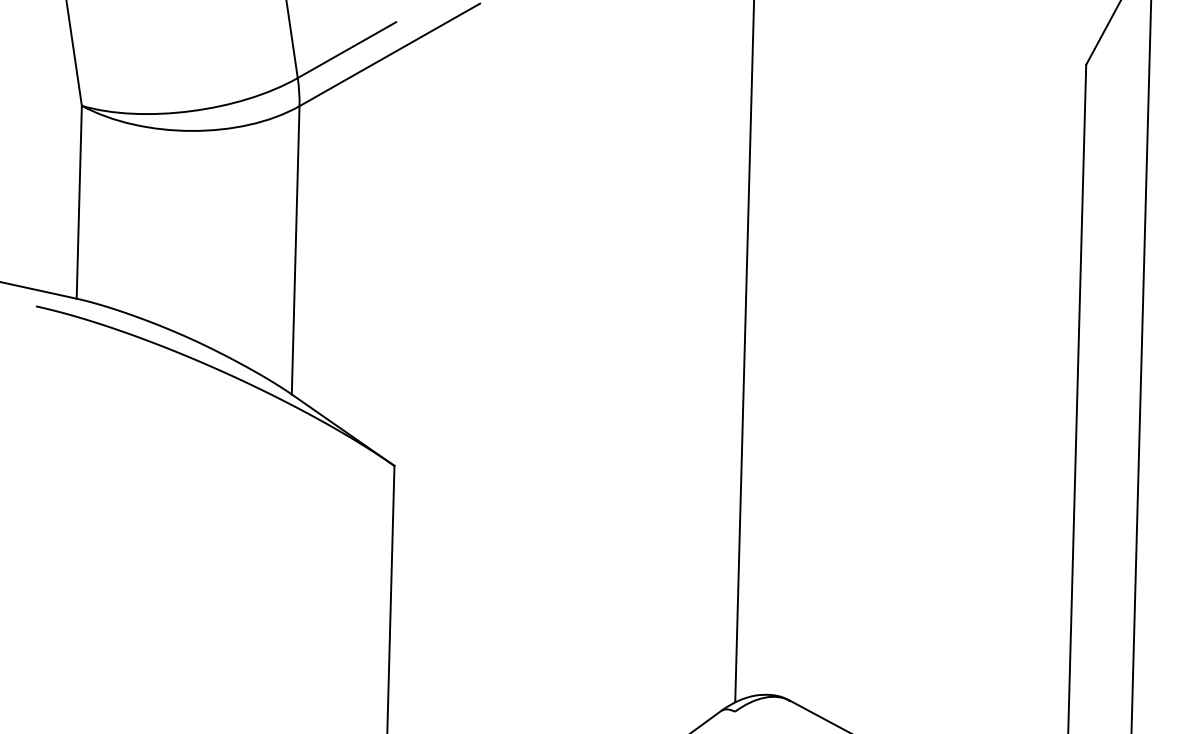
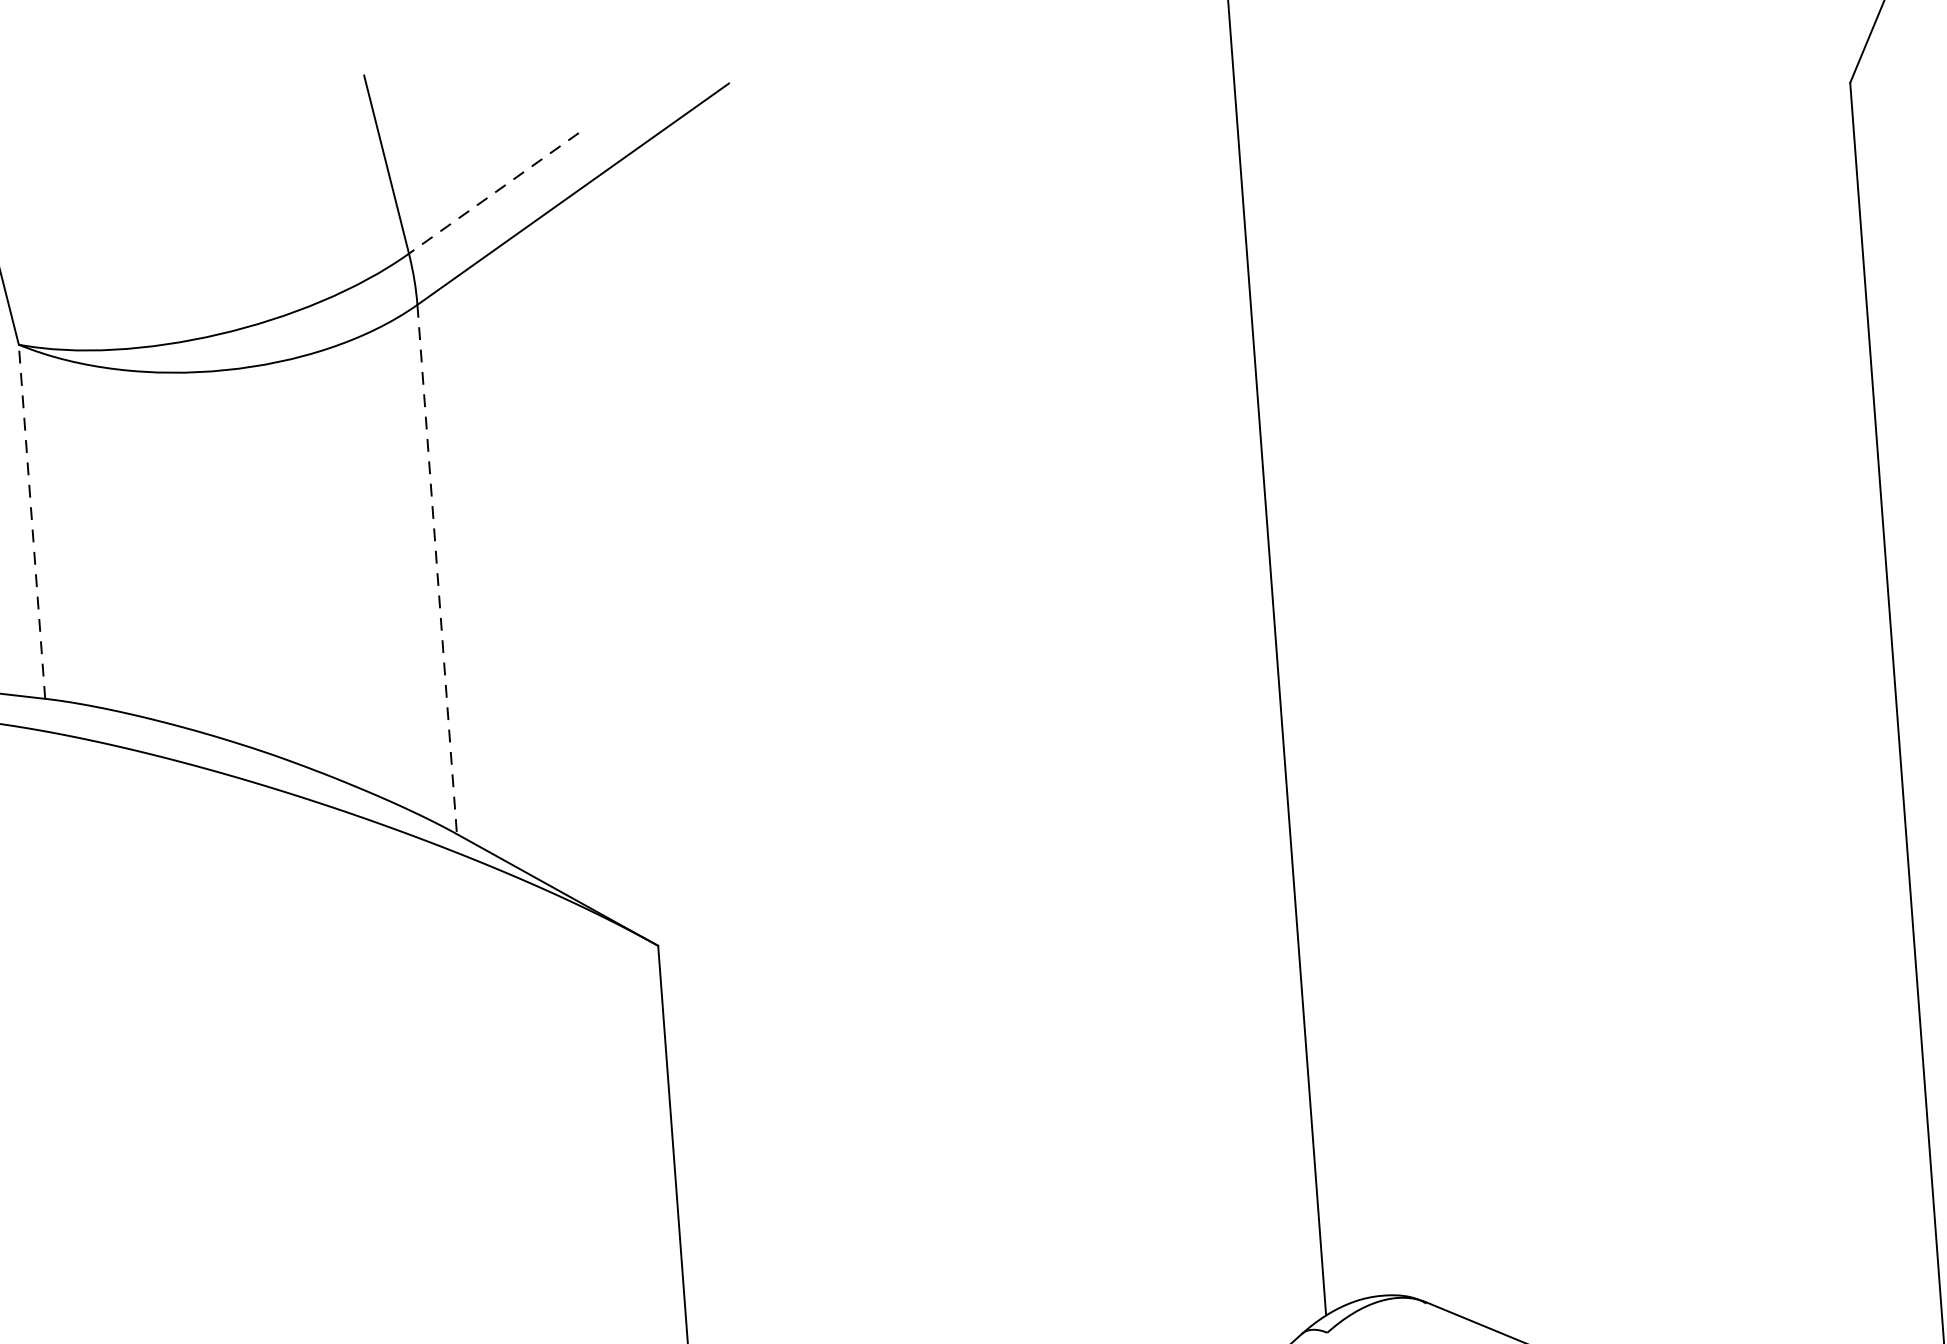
line: (346, 50) -> (493, 194), solid -> dashed
line: (79, 201) -> (32, 520), solid -> dashed
line: (295, 250) -> (436, 569), solid -> dashed

